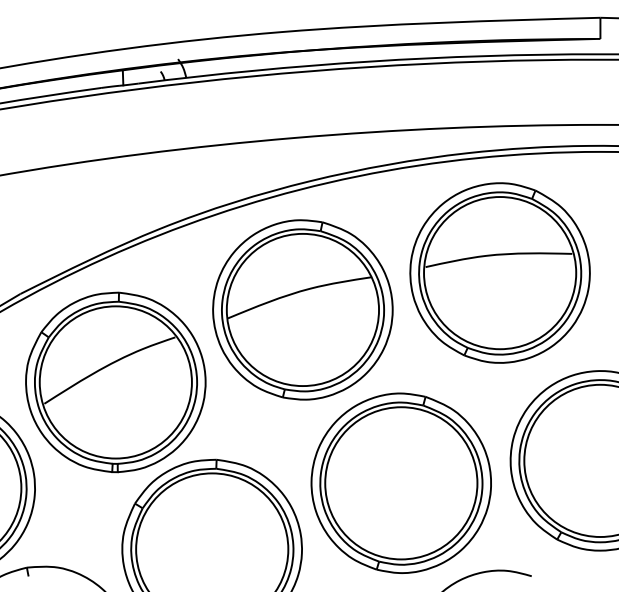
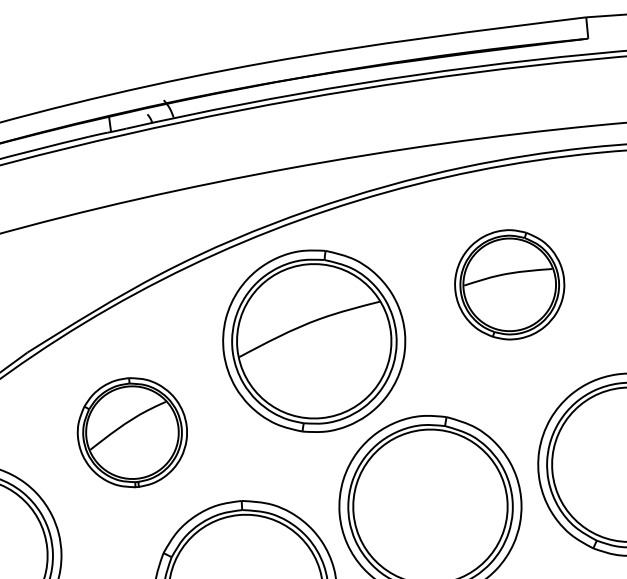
part: (499, 272) -> (509, 284), size x0.6
part: (115, 382) -> (132, 432), size x0.6

